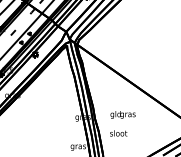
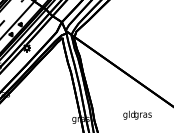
text: (122, 114) -> (136, 114), moved

